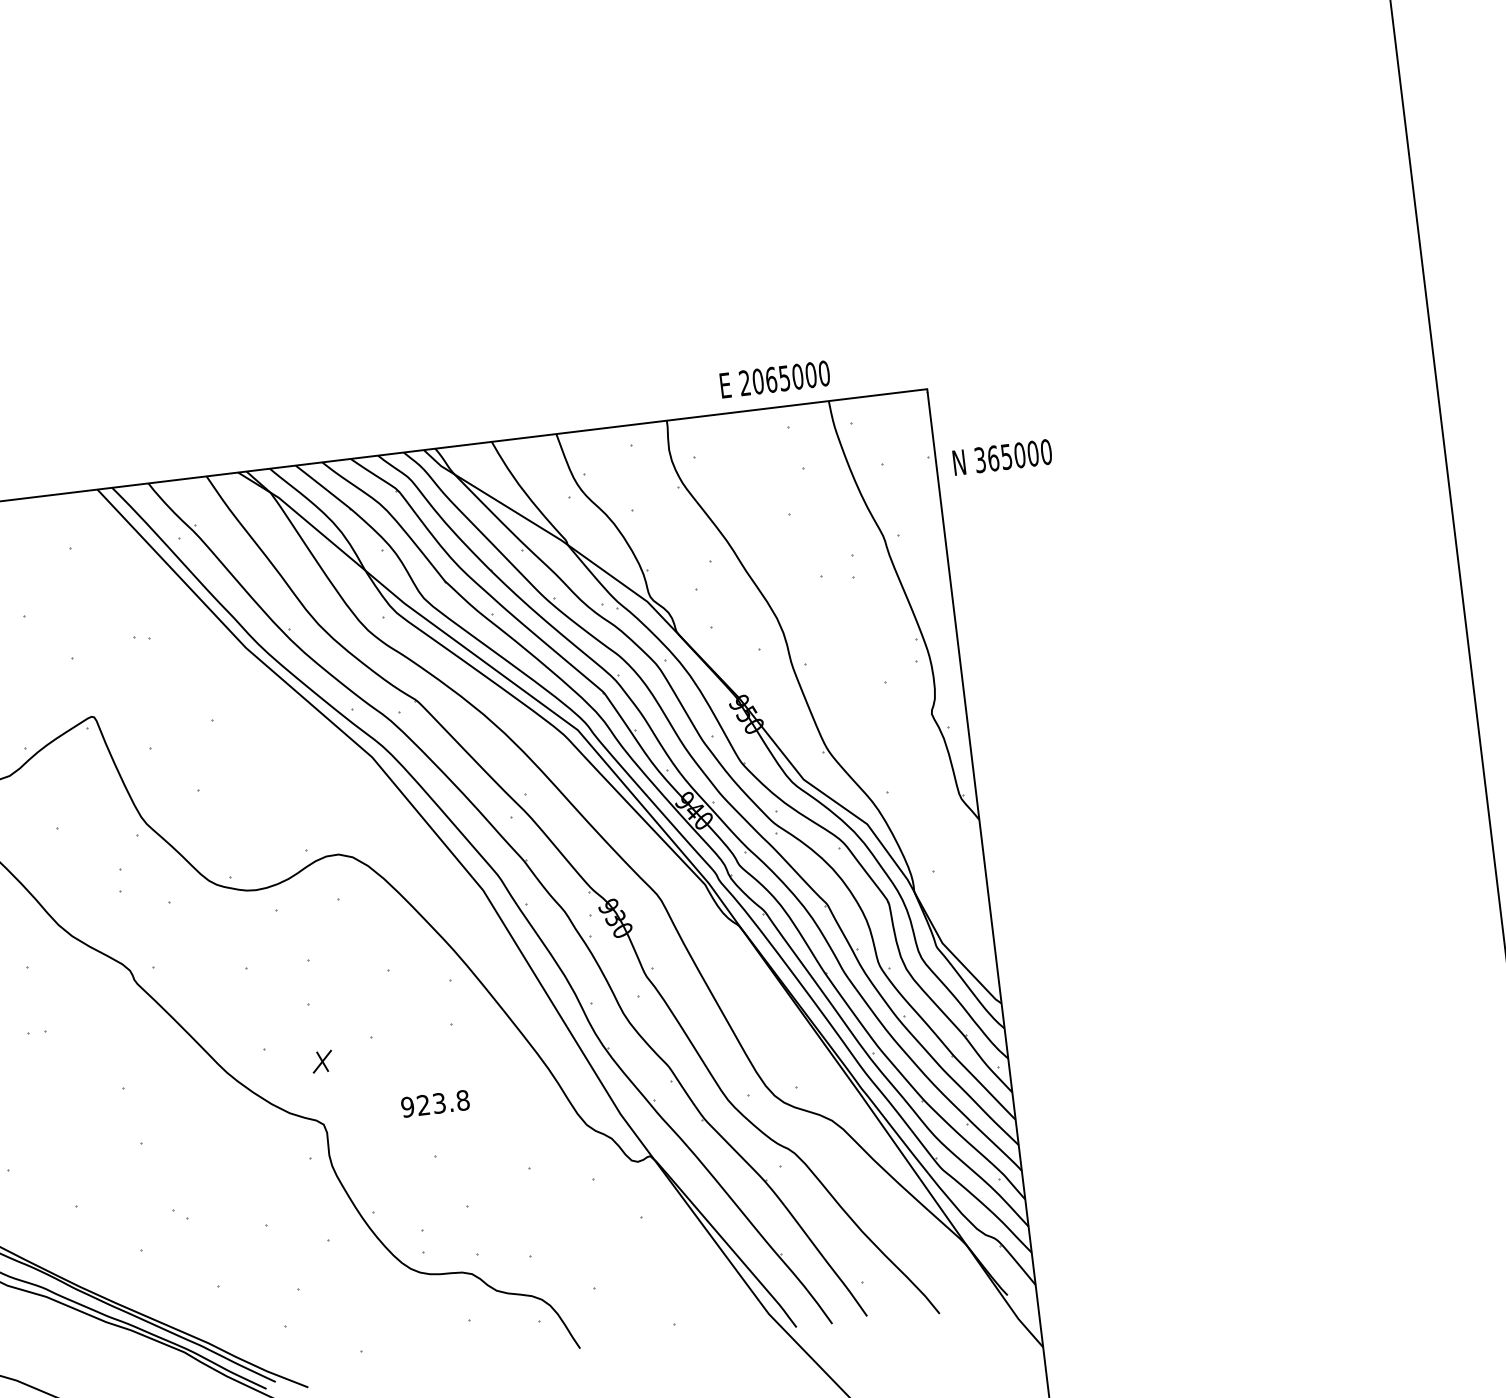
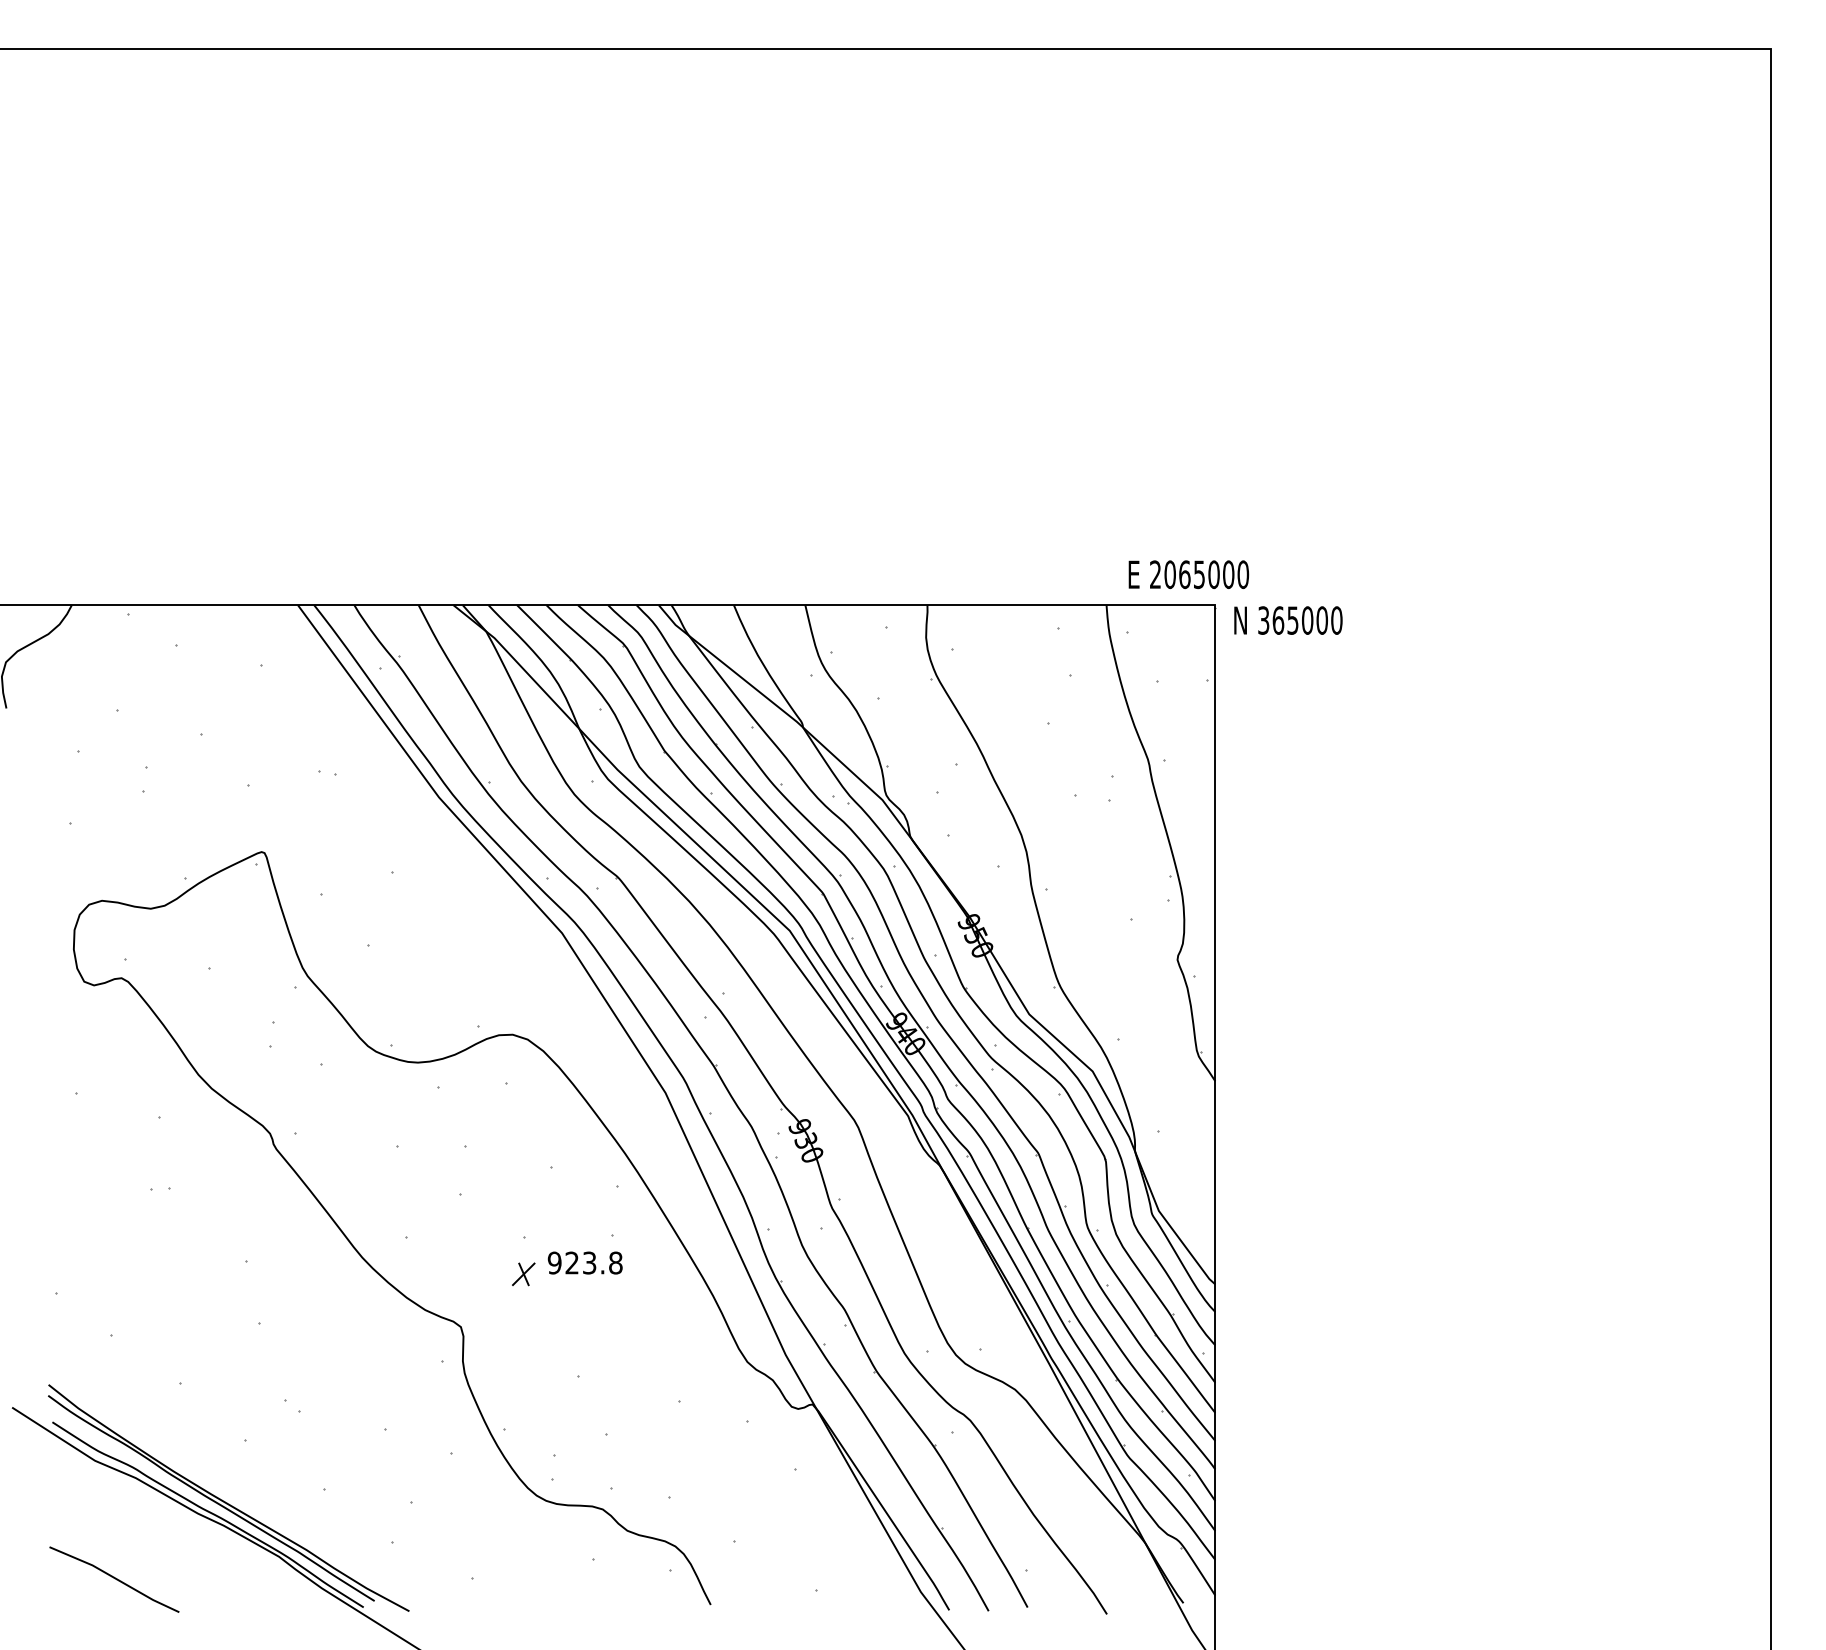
text: (774, 379) -> (1188, 574), moved
text: (1002, 457) -> (1288, 620), moved
part: (322, 1061) -> (523, 1274), moved
text: (434, 1103) -> (584, 1262), moved

